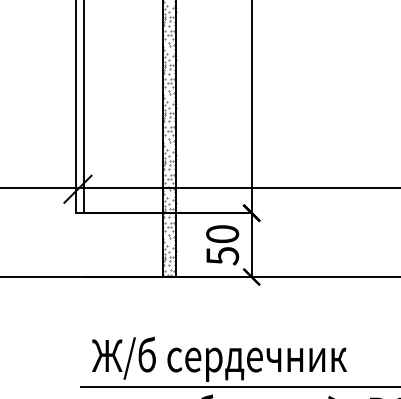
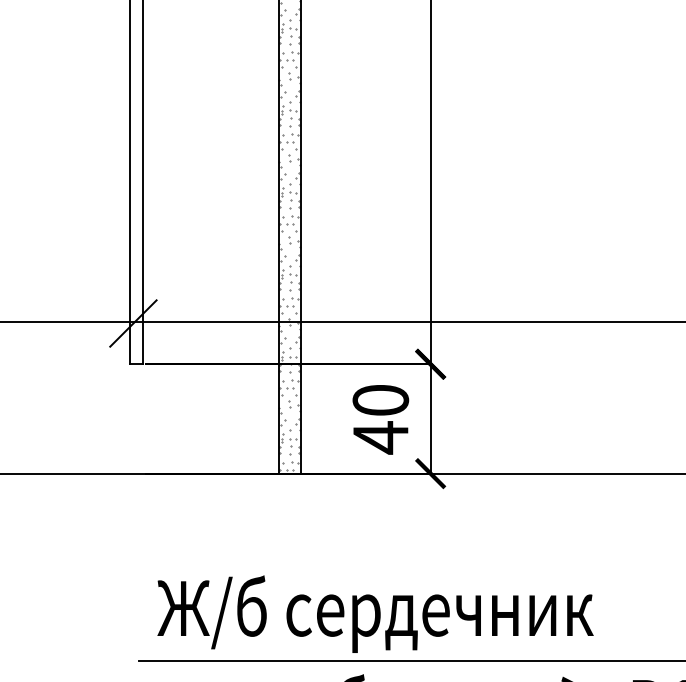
text: (222, 255) -> (380, 436), 50 -> 40

